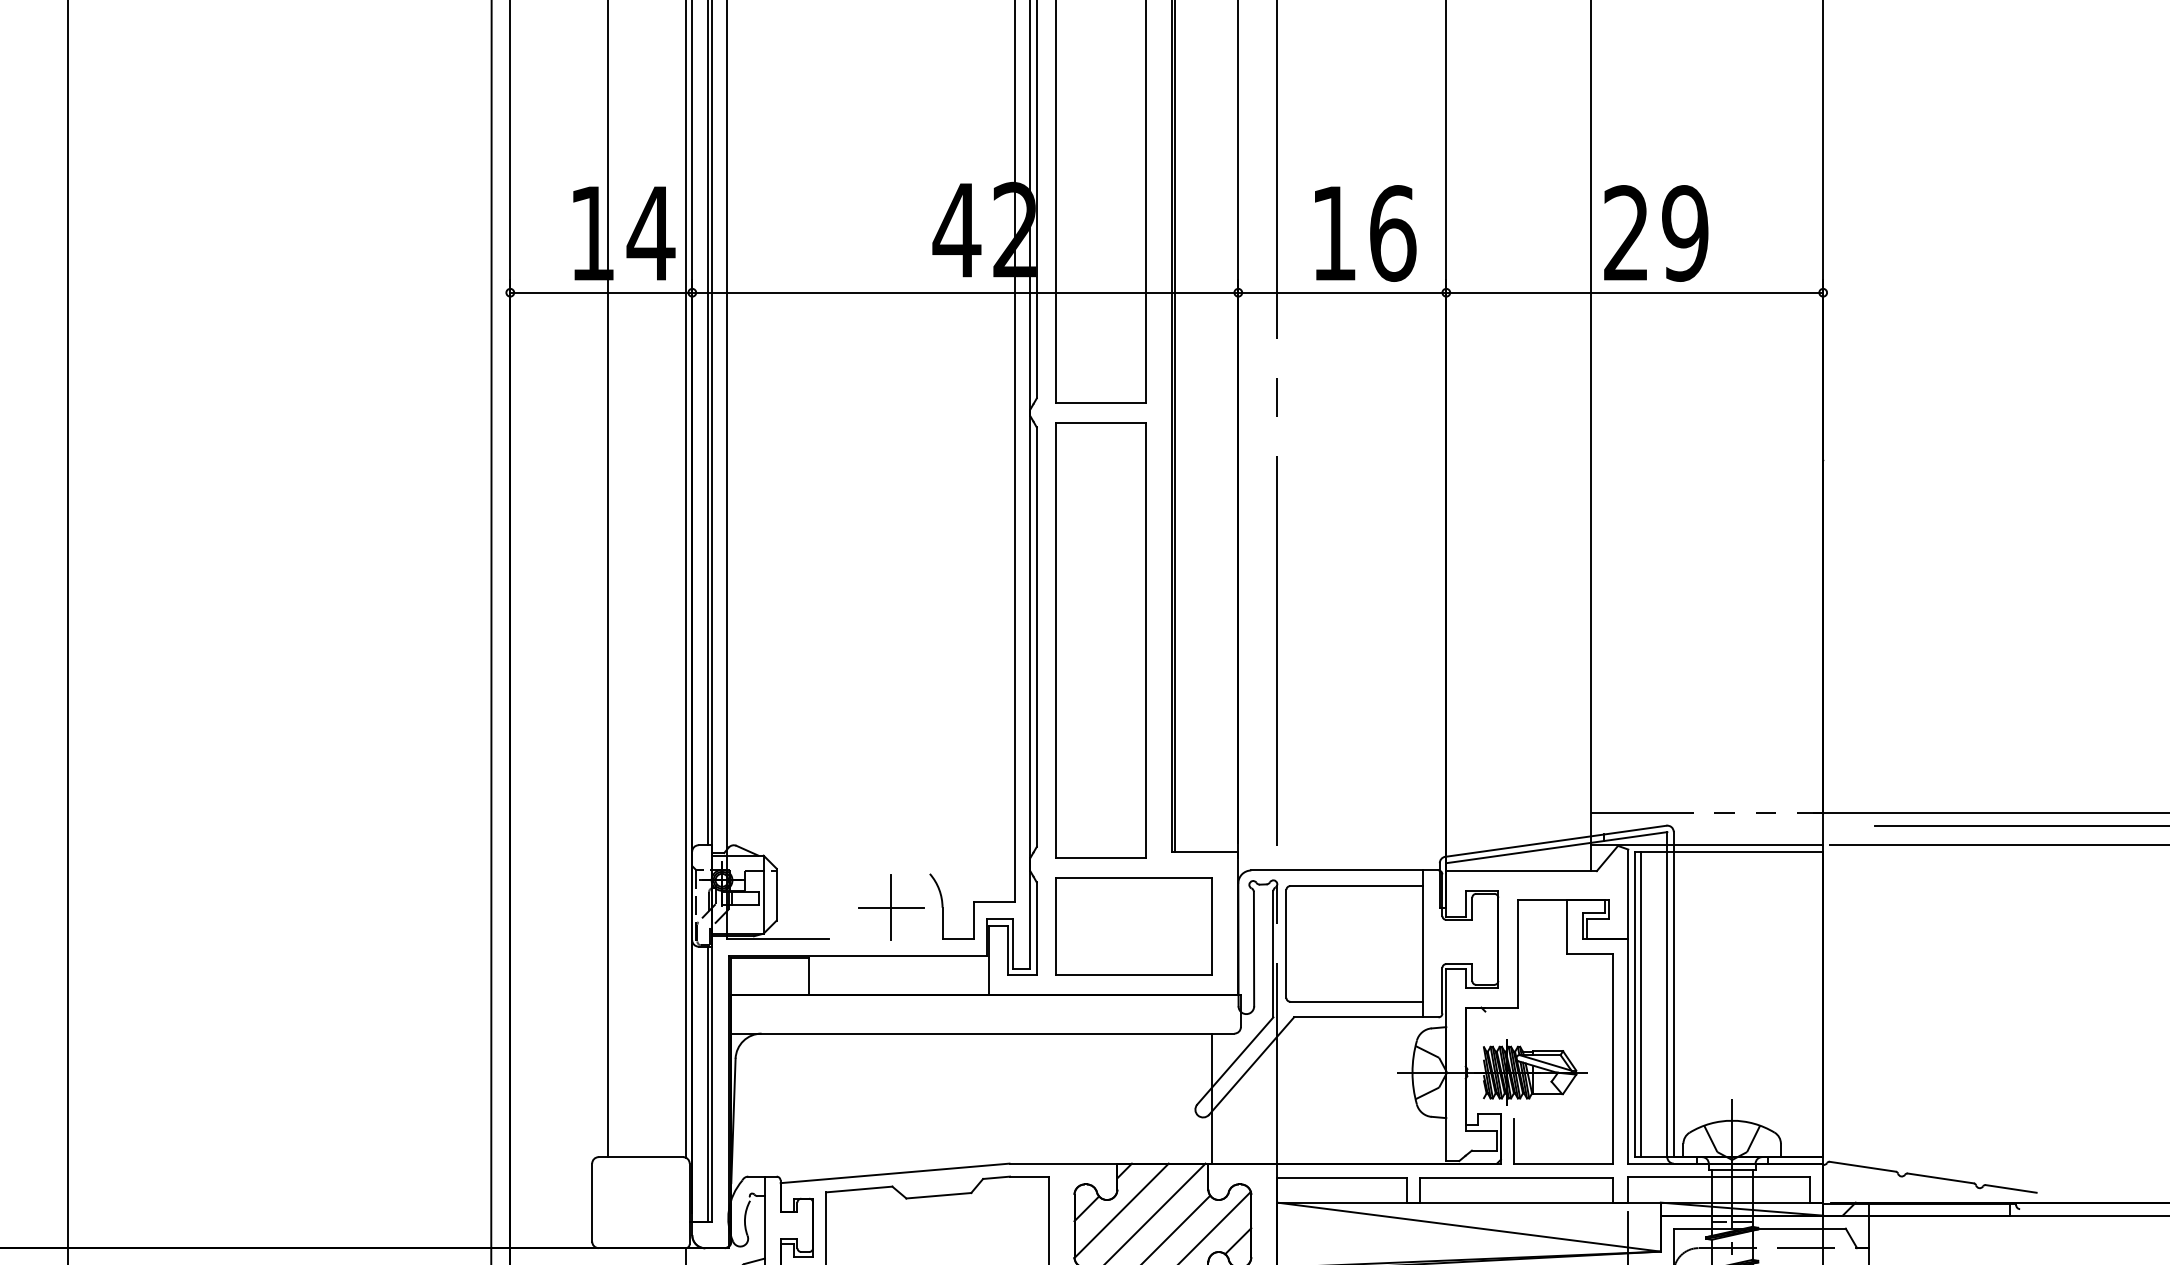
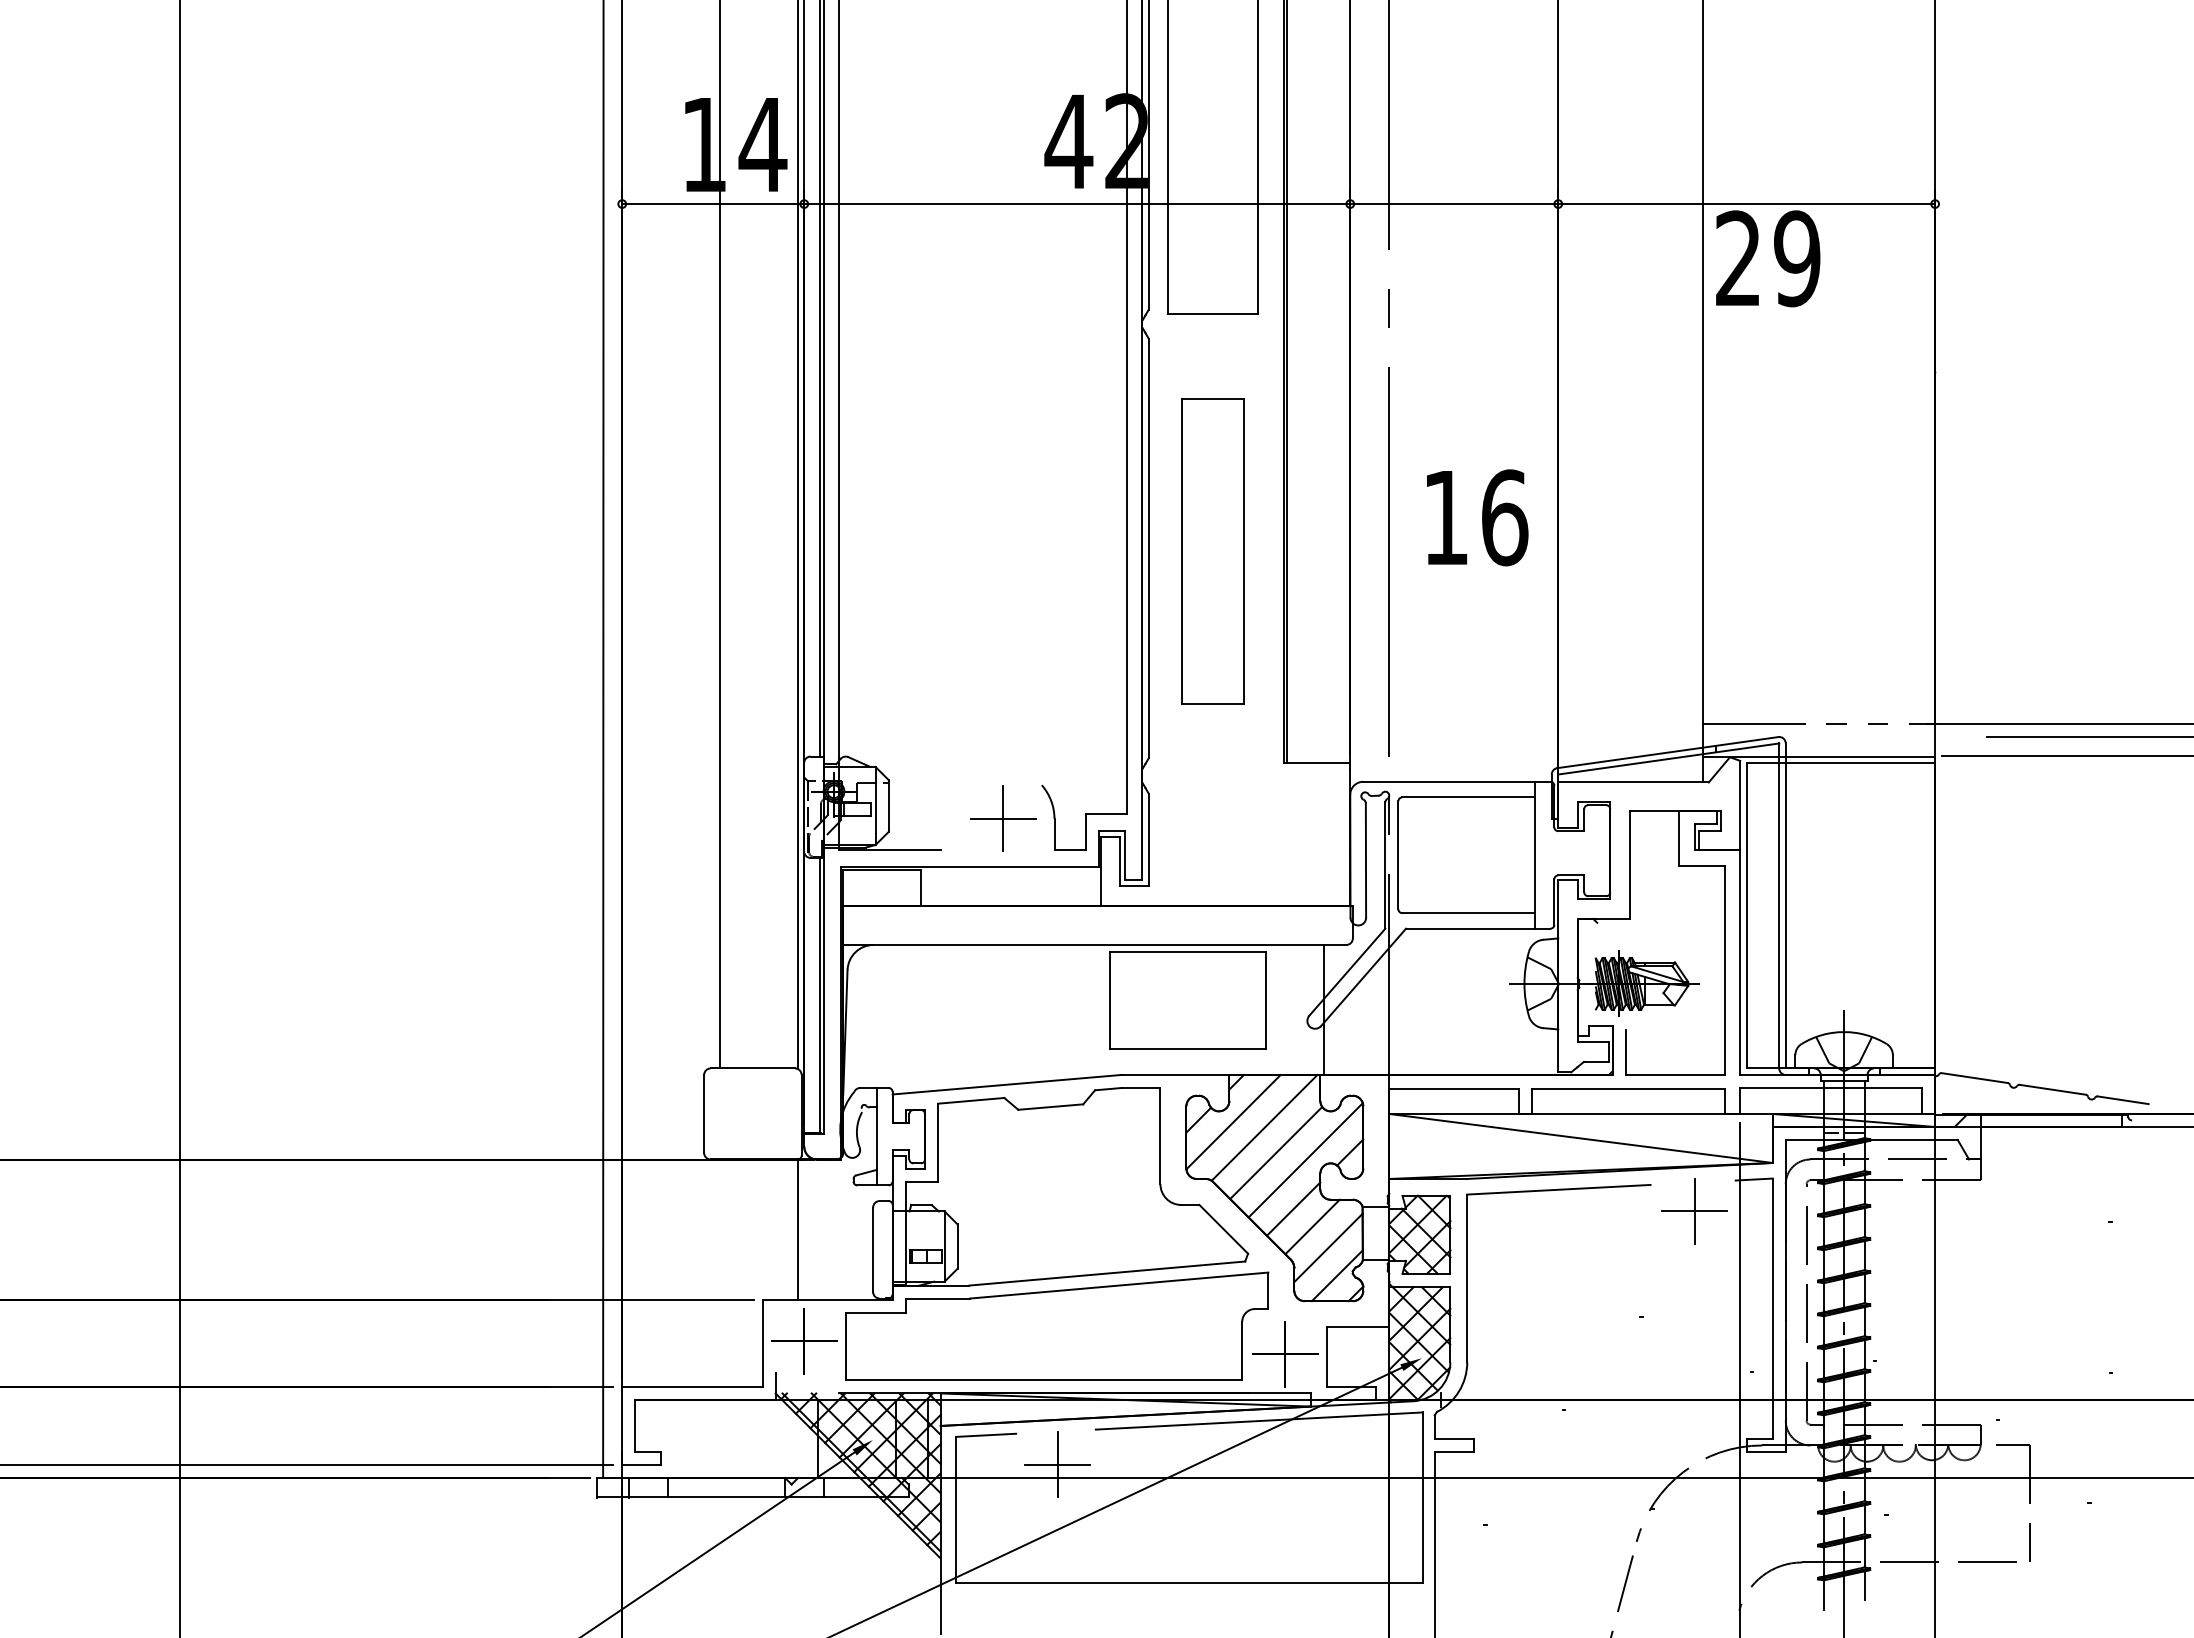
text: (1365, 233) -> (1477, 517), moved
text: (1656, 233) -> (1768, 258), moved
part: (1100, 640) -> (1212, 551), size x0.7
part: (1133, 926) -> (1187, 1000), moved
line: (1641, 1004) -> (1753, 915), removed

